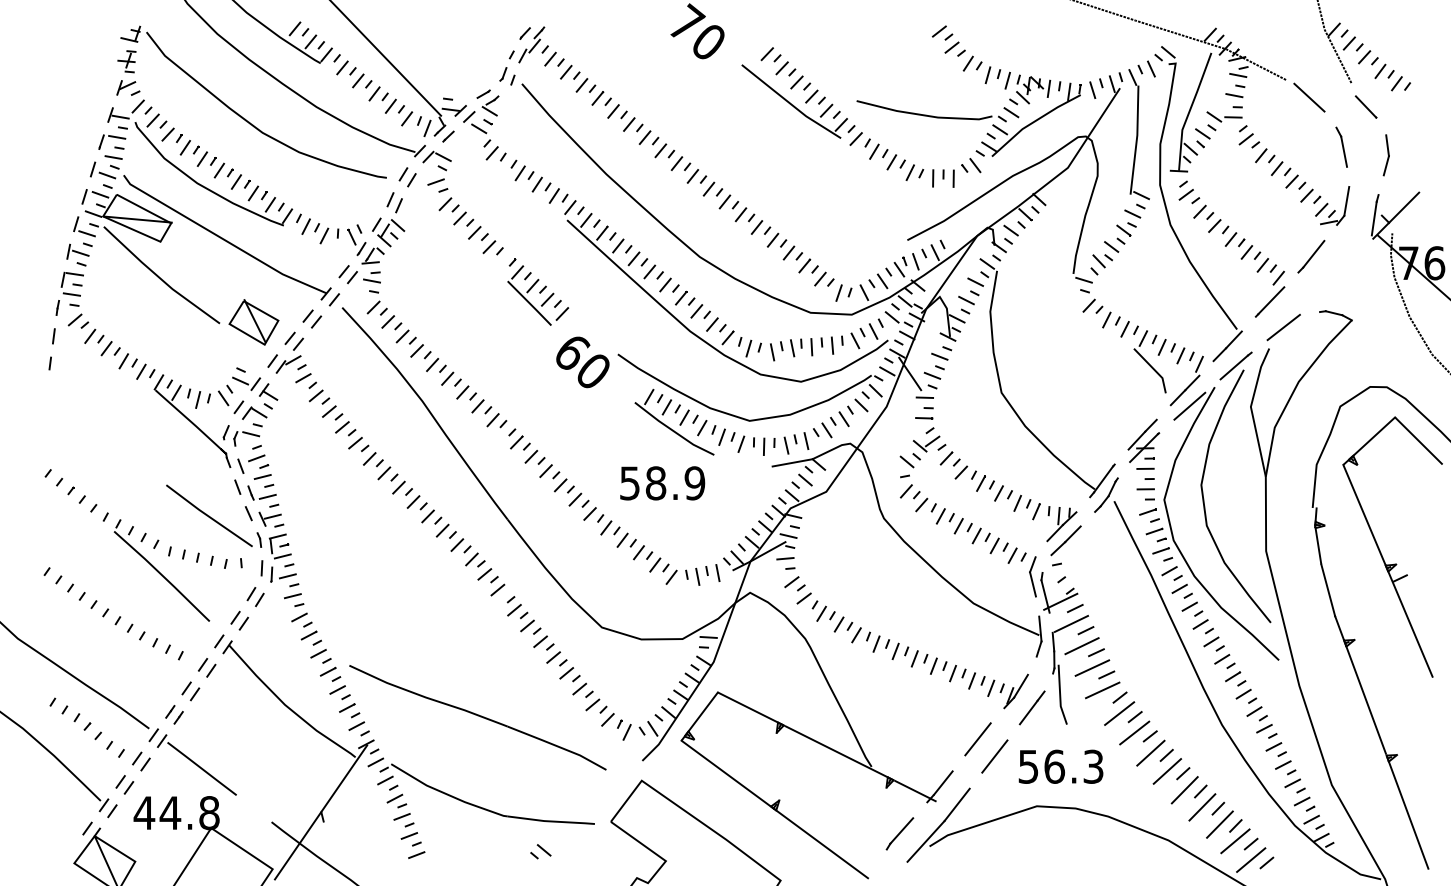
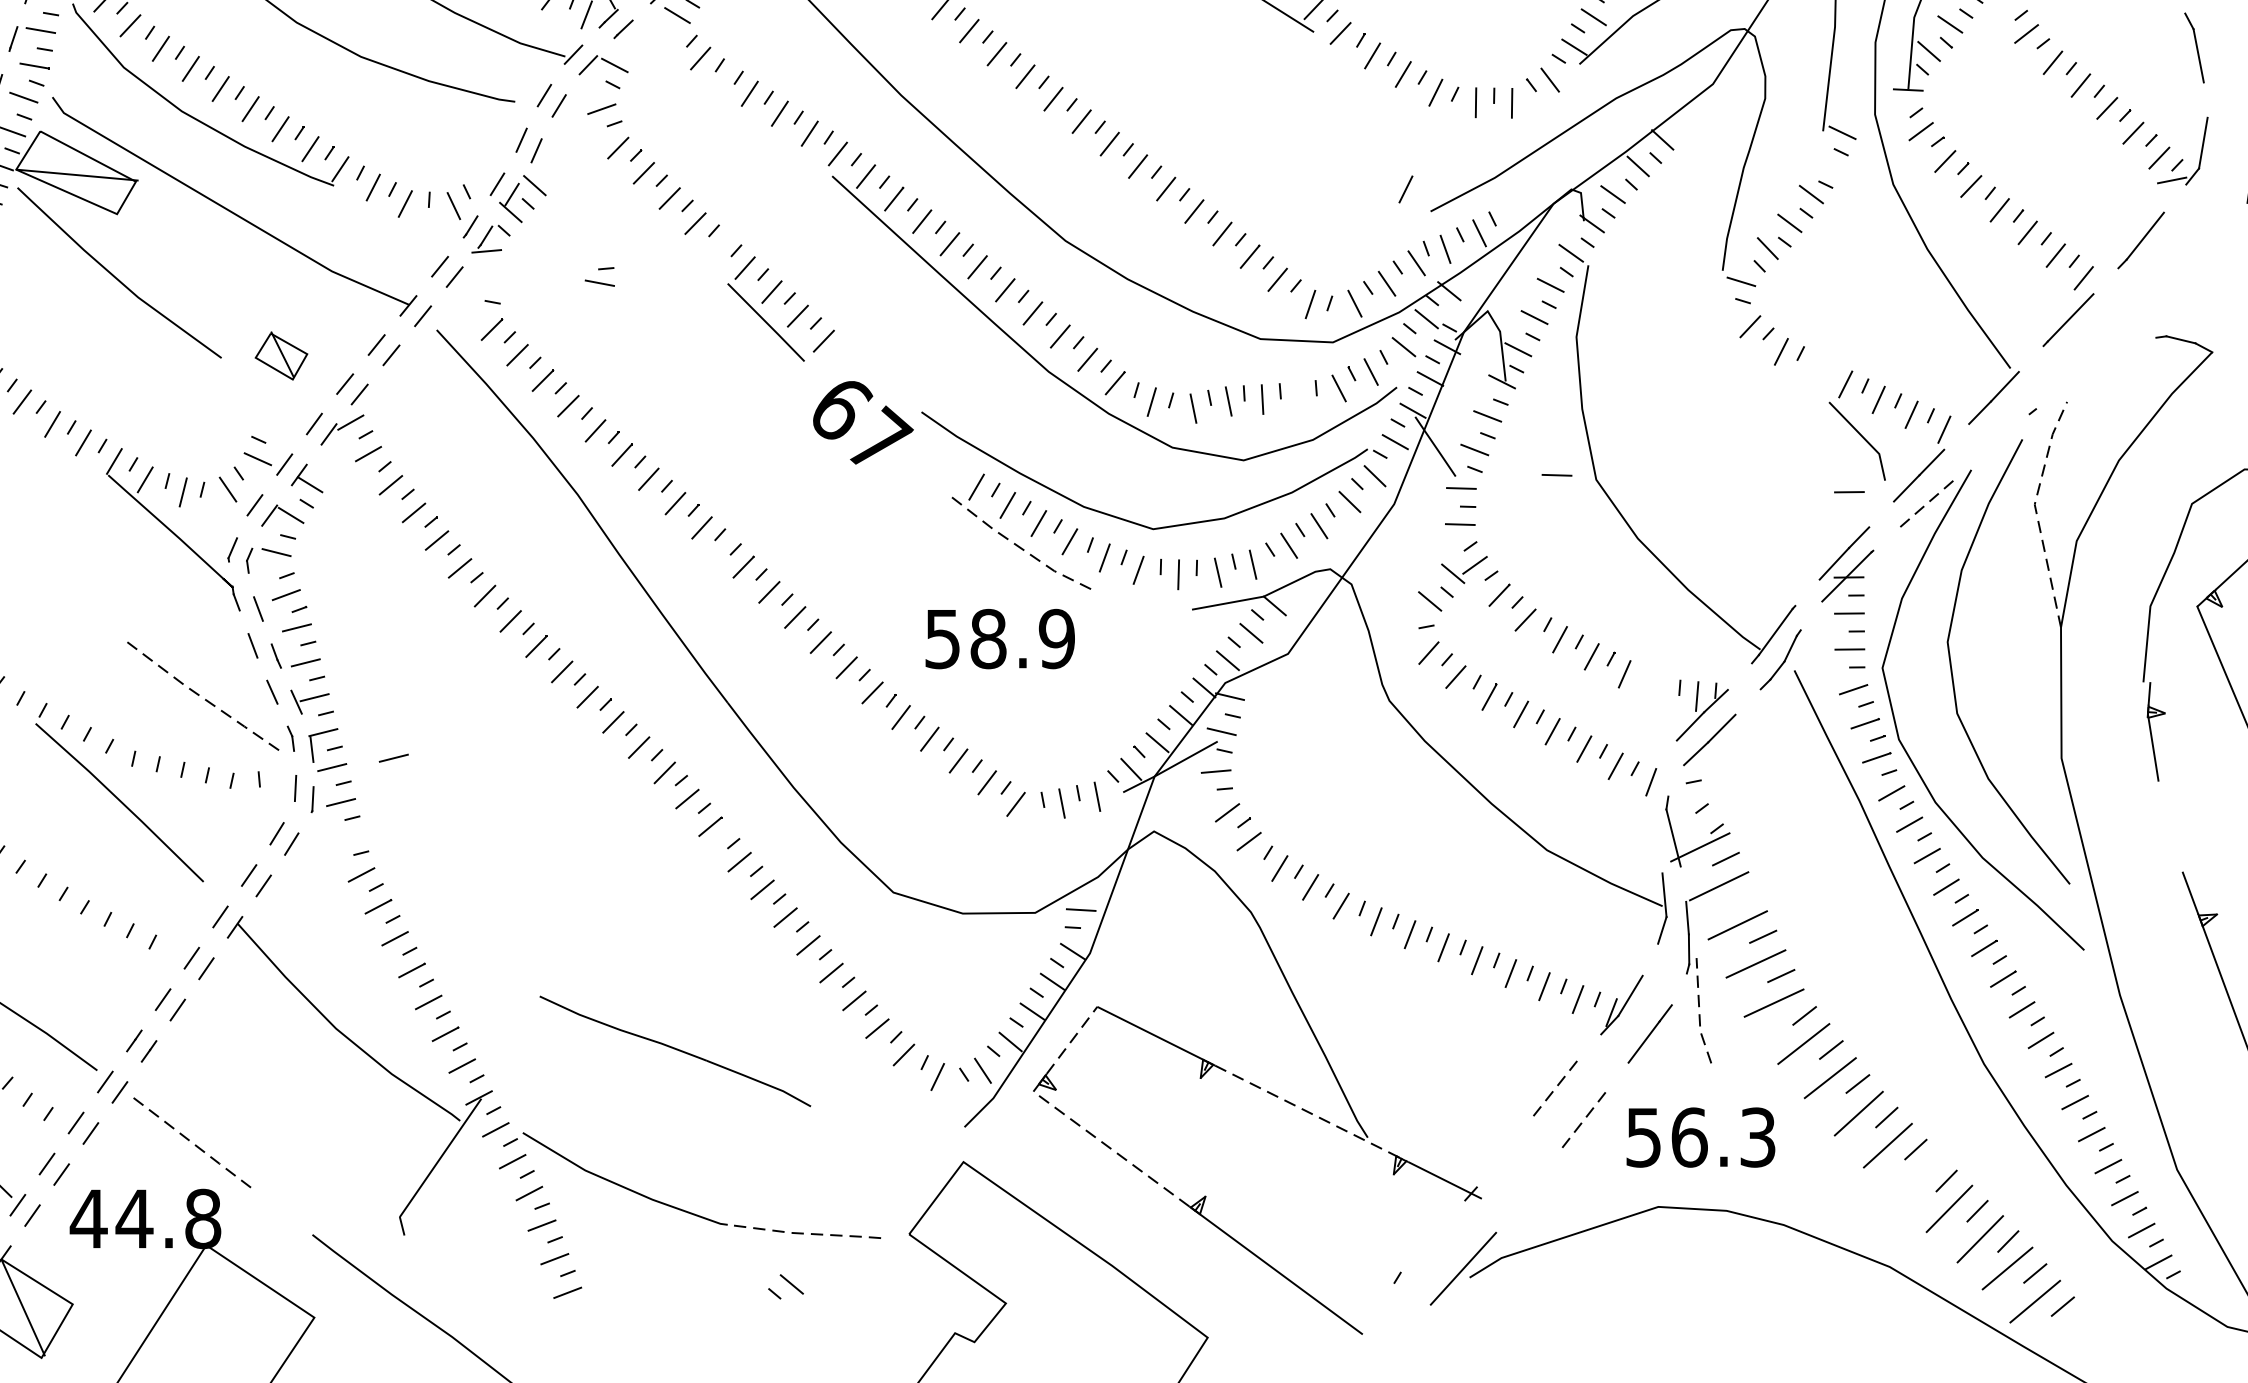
line: (1132, 213) -> (1826, 164), removed
line: (892, 227) -> (1404, 189), added
part: (371, 277) -> (598, 276), moved
part: (253, 322) -> (280, 356), size x0.6
line: (1283, 327) -> (2092, 364), removed
part: (1129, 329) -> (1821, 368), removed
line: (832, 345) -> (1298, 396), removed
line: (1234, 367) -> (2005, 435), removed
text: (595, 369) -> (882, 438), 60 -> 67
line: (979, 390) -> (1557, 475), added
line: (1145, 399) -> (1849, 491), added
line: (1190, 405) -> (1928, 502), solid -> dashed
line: (1251, 409) -> (2035, 509), solid -> dashed
line: (672, 430) -> (1017, 546), solid -> dashed
part: (1033, 509) -> (1652, 685), removed
line: (208, 516) -> (201, 697), solid -> dashed
line: (1032, 584) -> (1650, 816), removed
line: (1328, 590) -> (2171, 827), removed
line: (292, 596) -> (393, 758), moved
line: (1085, 630) -> (1743, 897), removed
line: (1060, 695) -> (1699, 1012), solid -> dashed
line: (703, 711) -> (1072, 1040), solid -> dashed
part: (477, 717) -> (674, 1050), size x0.6
line: (977, 739) -> (1553, 1089), solid -> dashed
line: (841, 753) -> (1314, 1114), solid -> dashed
line: (995, 756) -> (1585, 1119), solid -> dashed
line: (201, 768) -> (189, 1140), solid -> dashed
line: (725, 773) -> (1110, 1149), solid -> dashed
line: (943, 782) -> (1494, 1165), removed
line: (1184, 790) -> (1917, 1179), removed
line: (956, 804) -> (1516, 1203), removed
line: (551, 821) -> (804, 1233), solid -> dashed
line: (901, 830) -> (1420, 1249), removed
line: (297, 845) -> (358, 1275), removed

